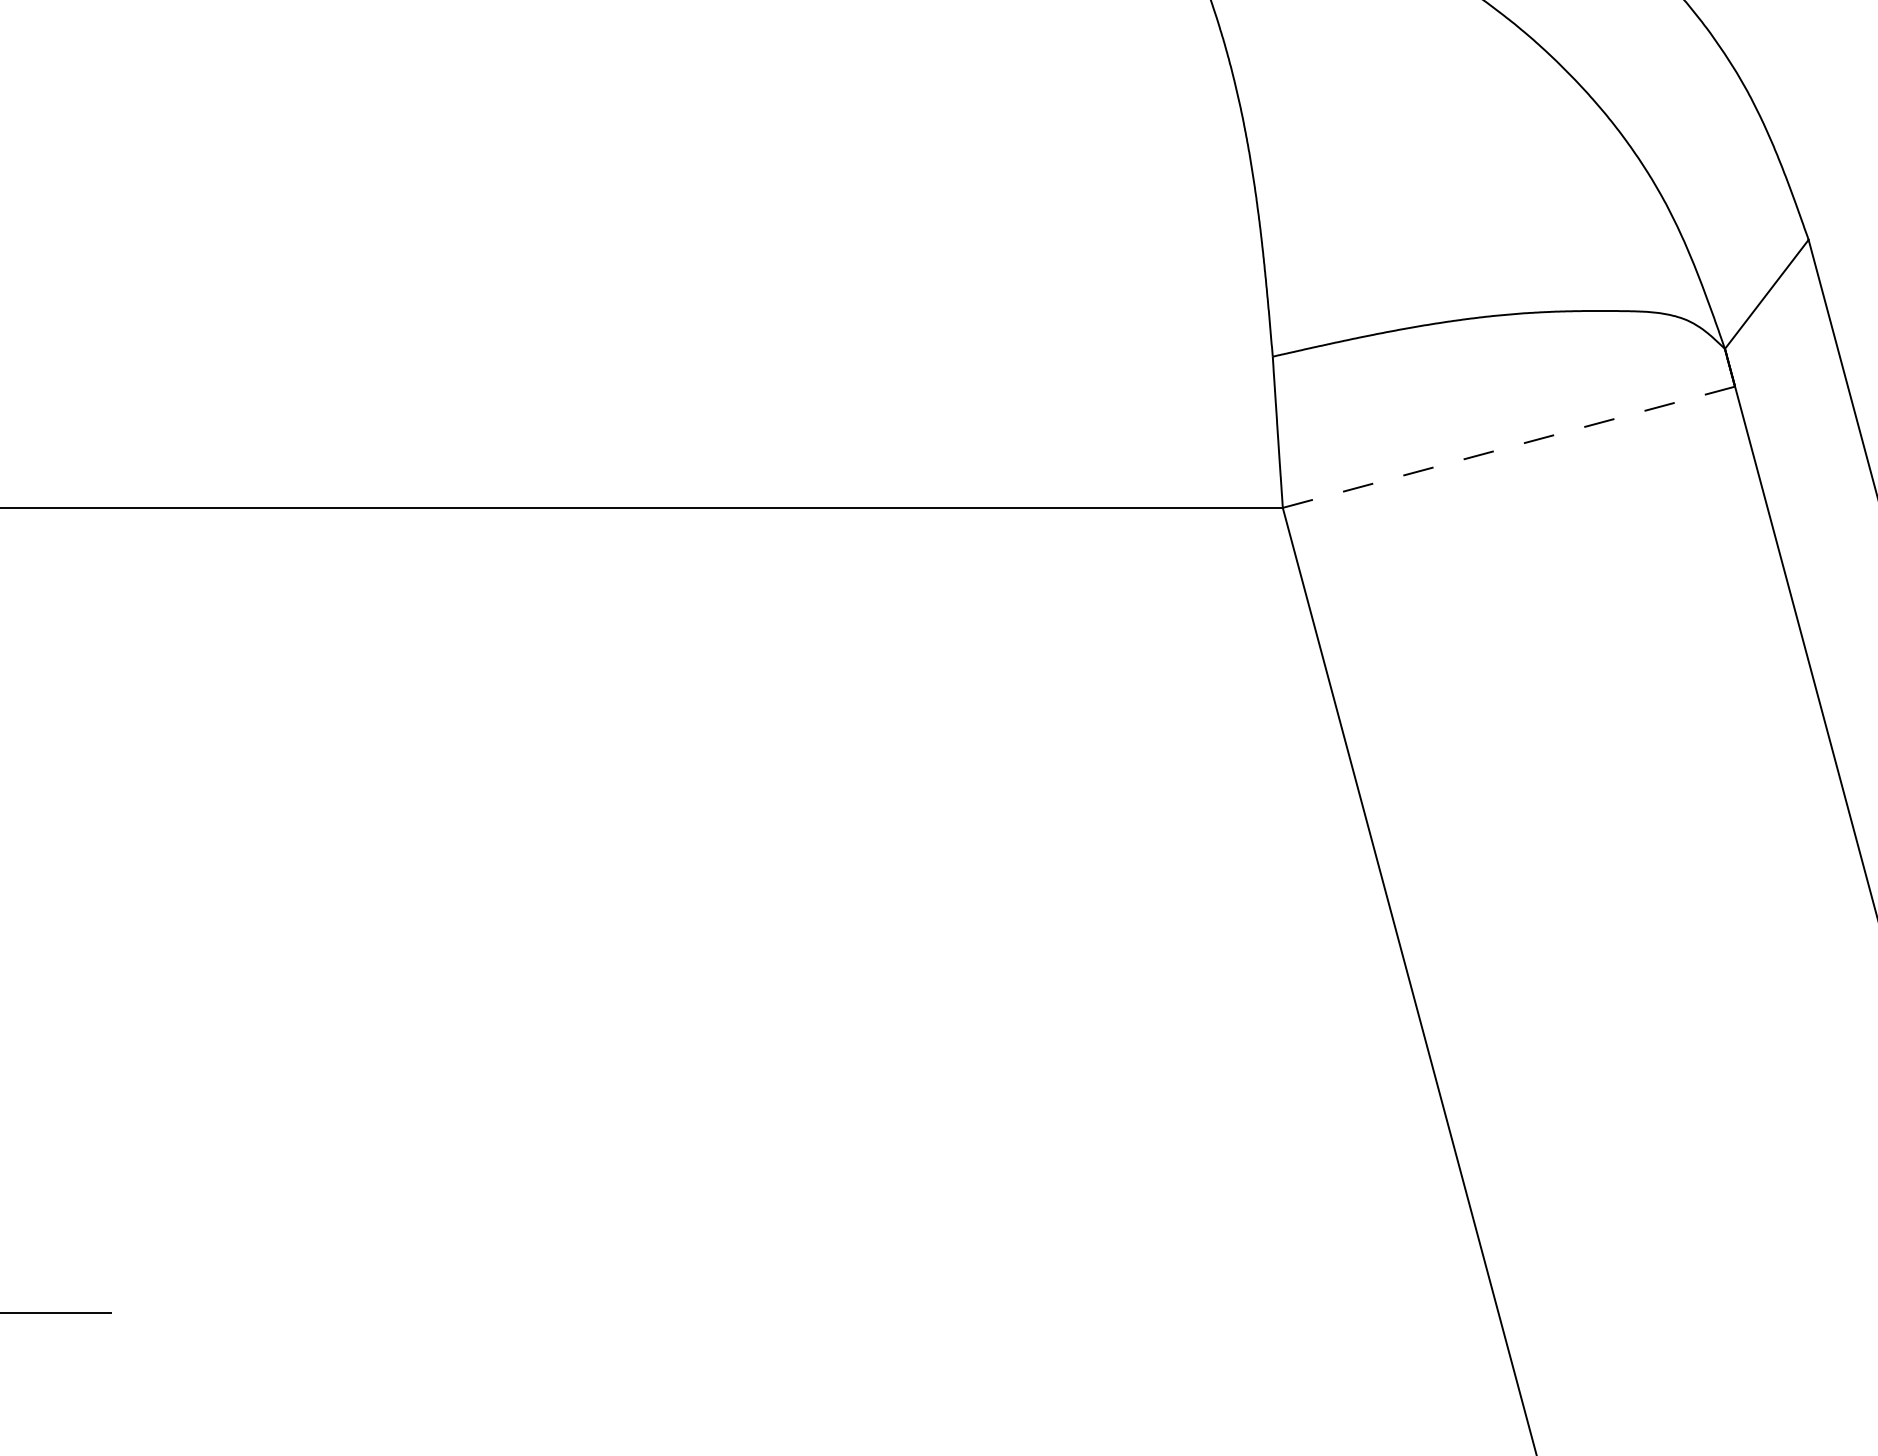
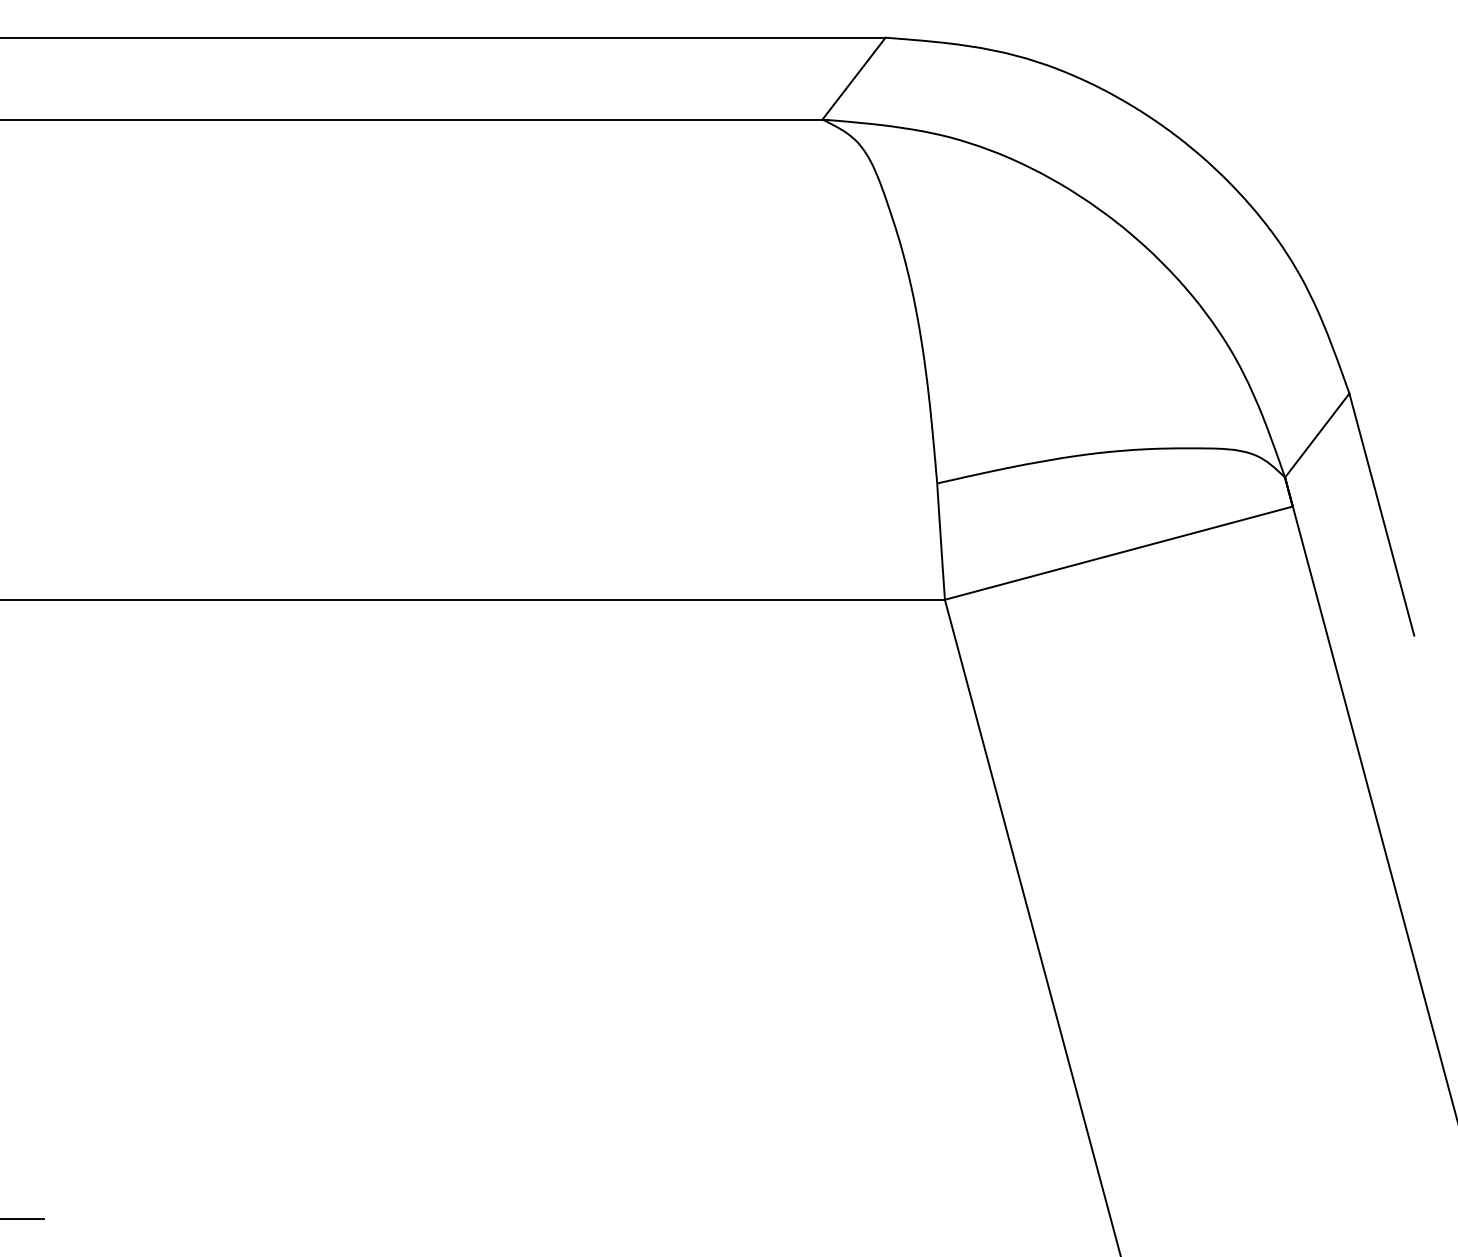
line: (1508, 447) -> (1118, 553), dashed -> solid

